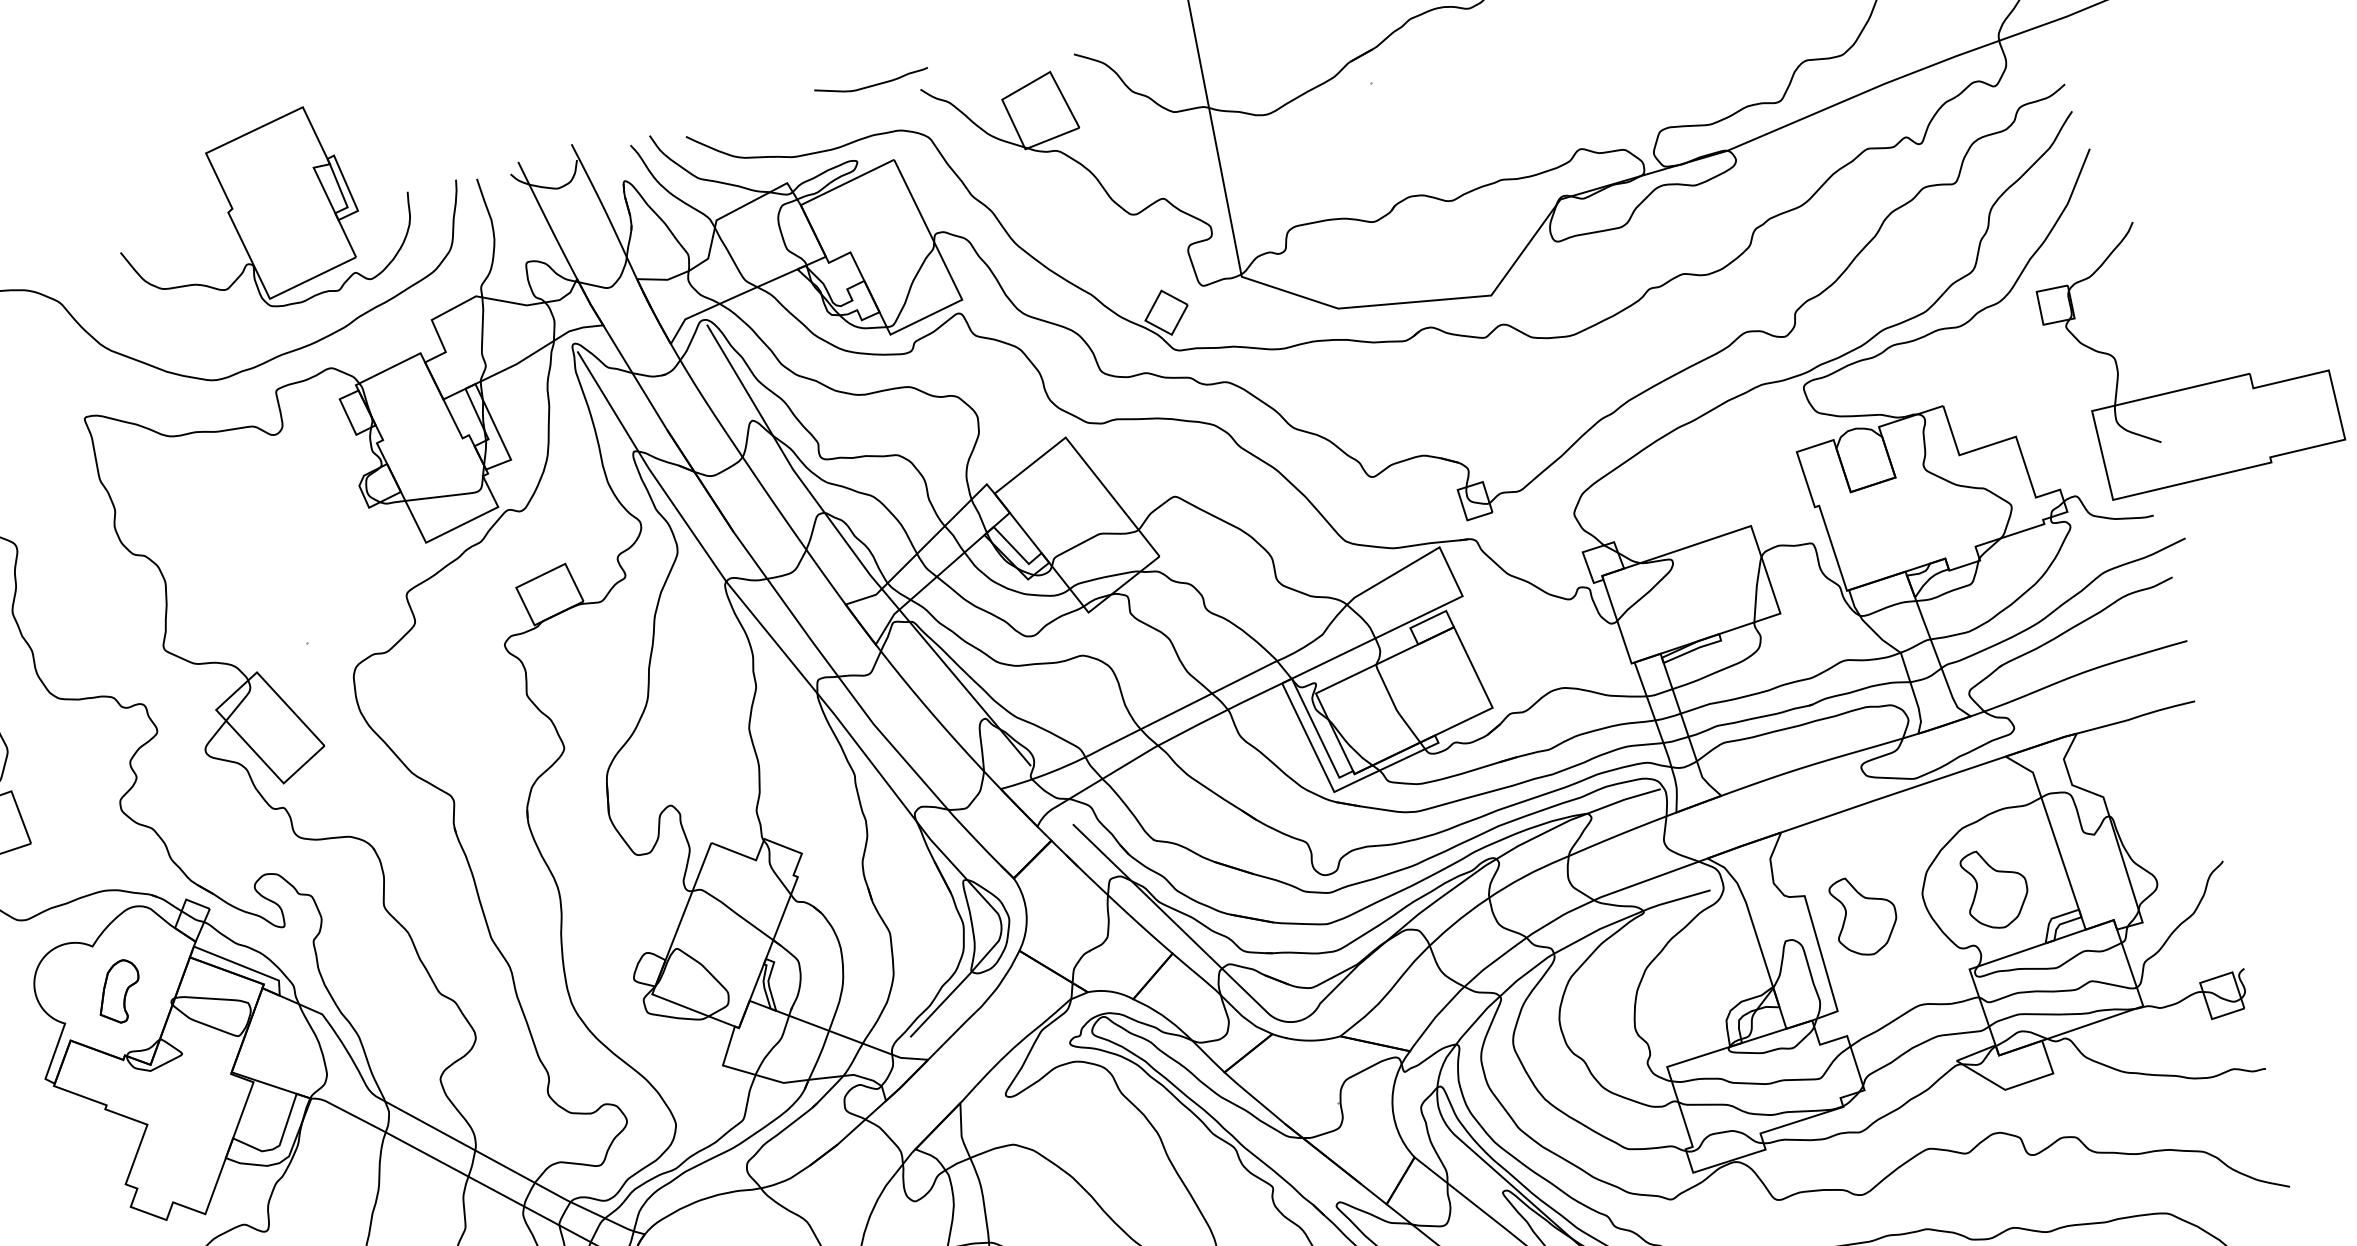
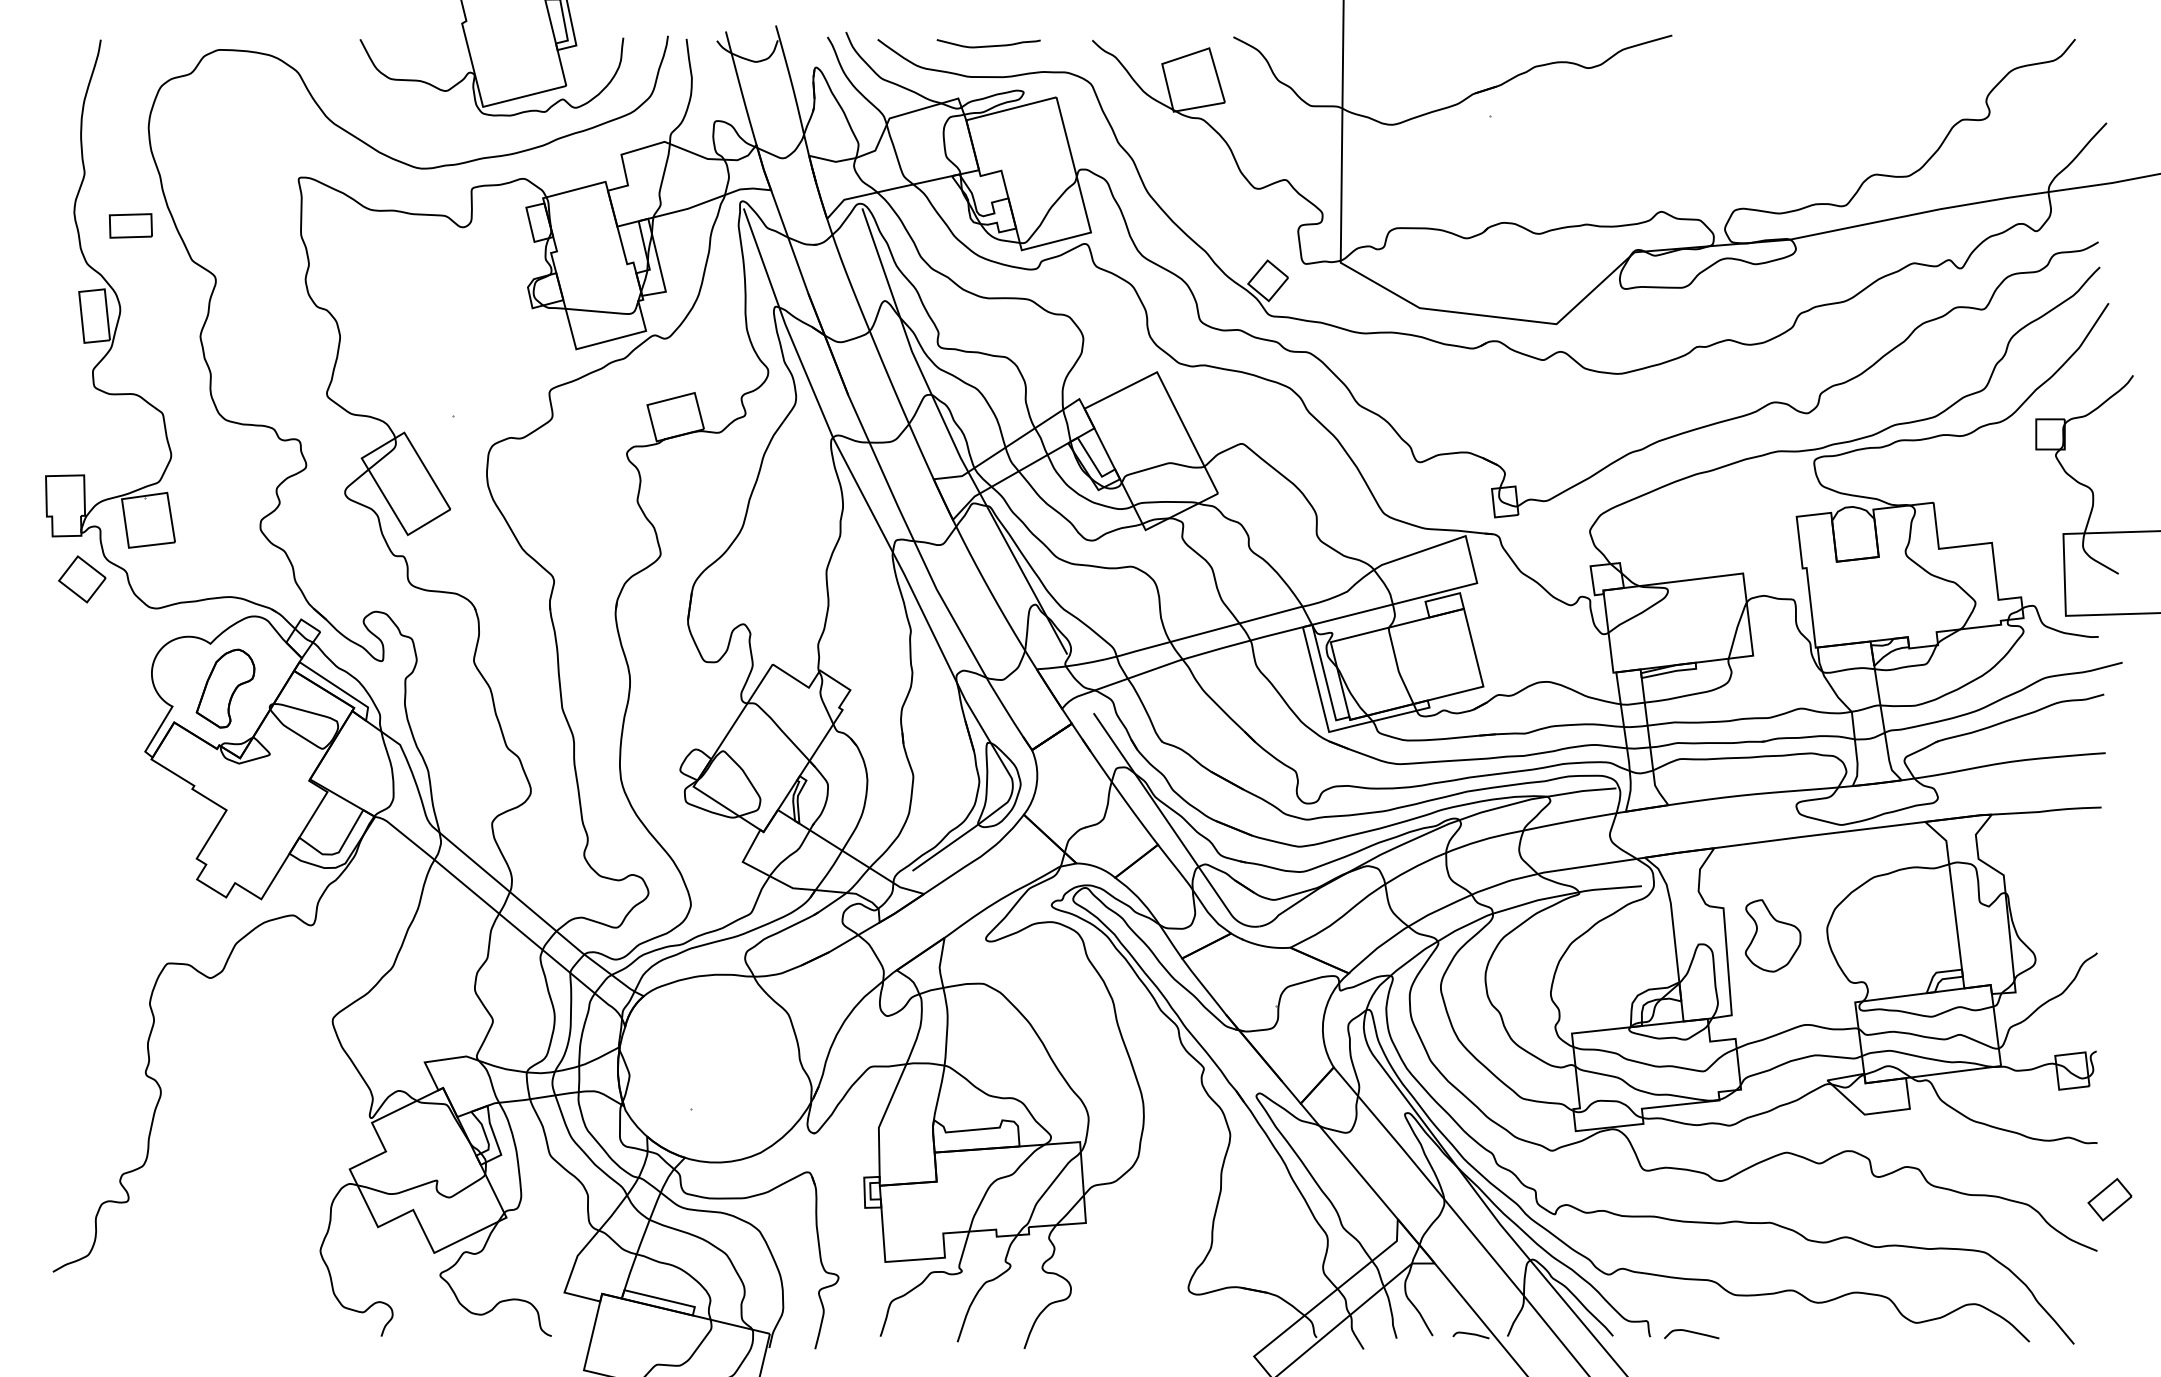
curve: (871, 84) -> (988, 45), moved
part: (1995, 887) -> (1892, 935), removed
part: (118, 991) -> (225, 688), size x1.43
part: (2291, 1127) -> (2109, 1199), added

